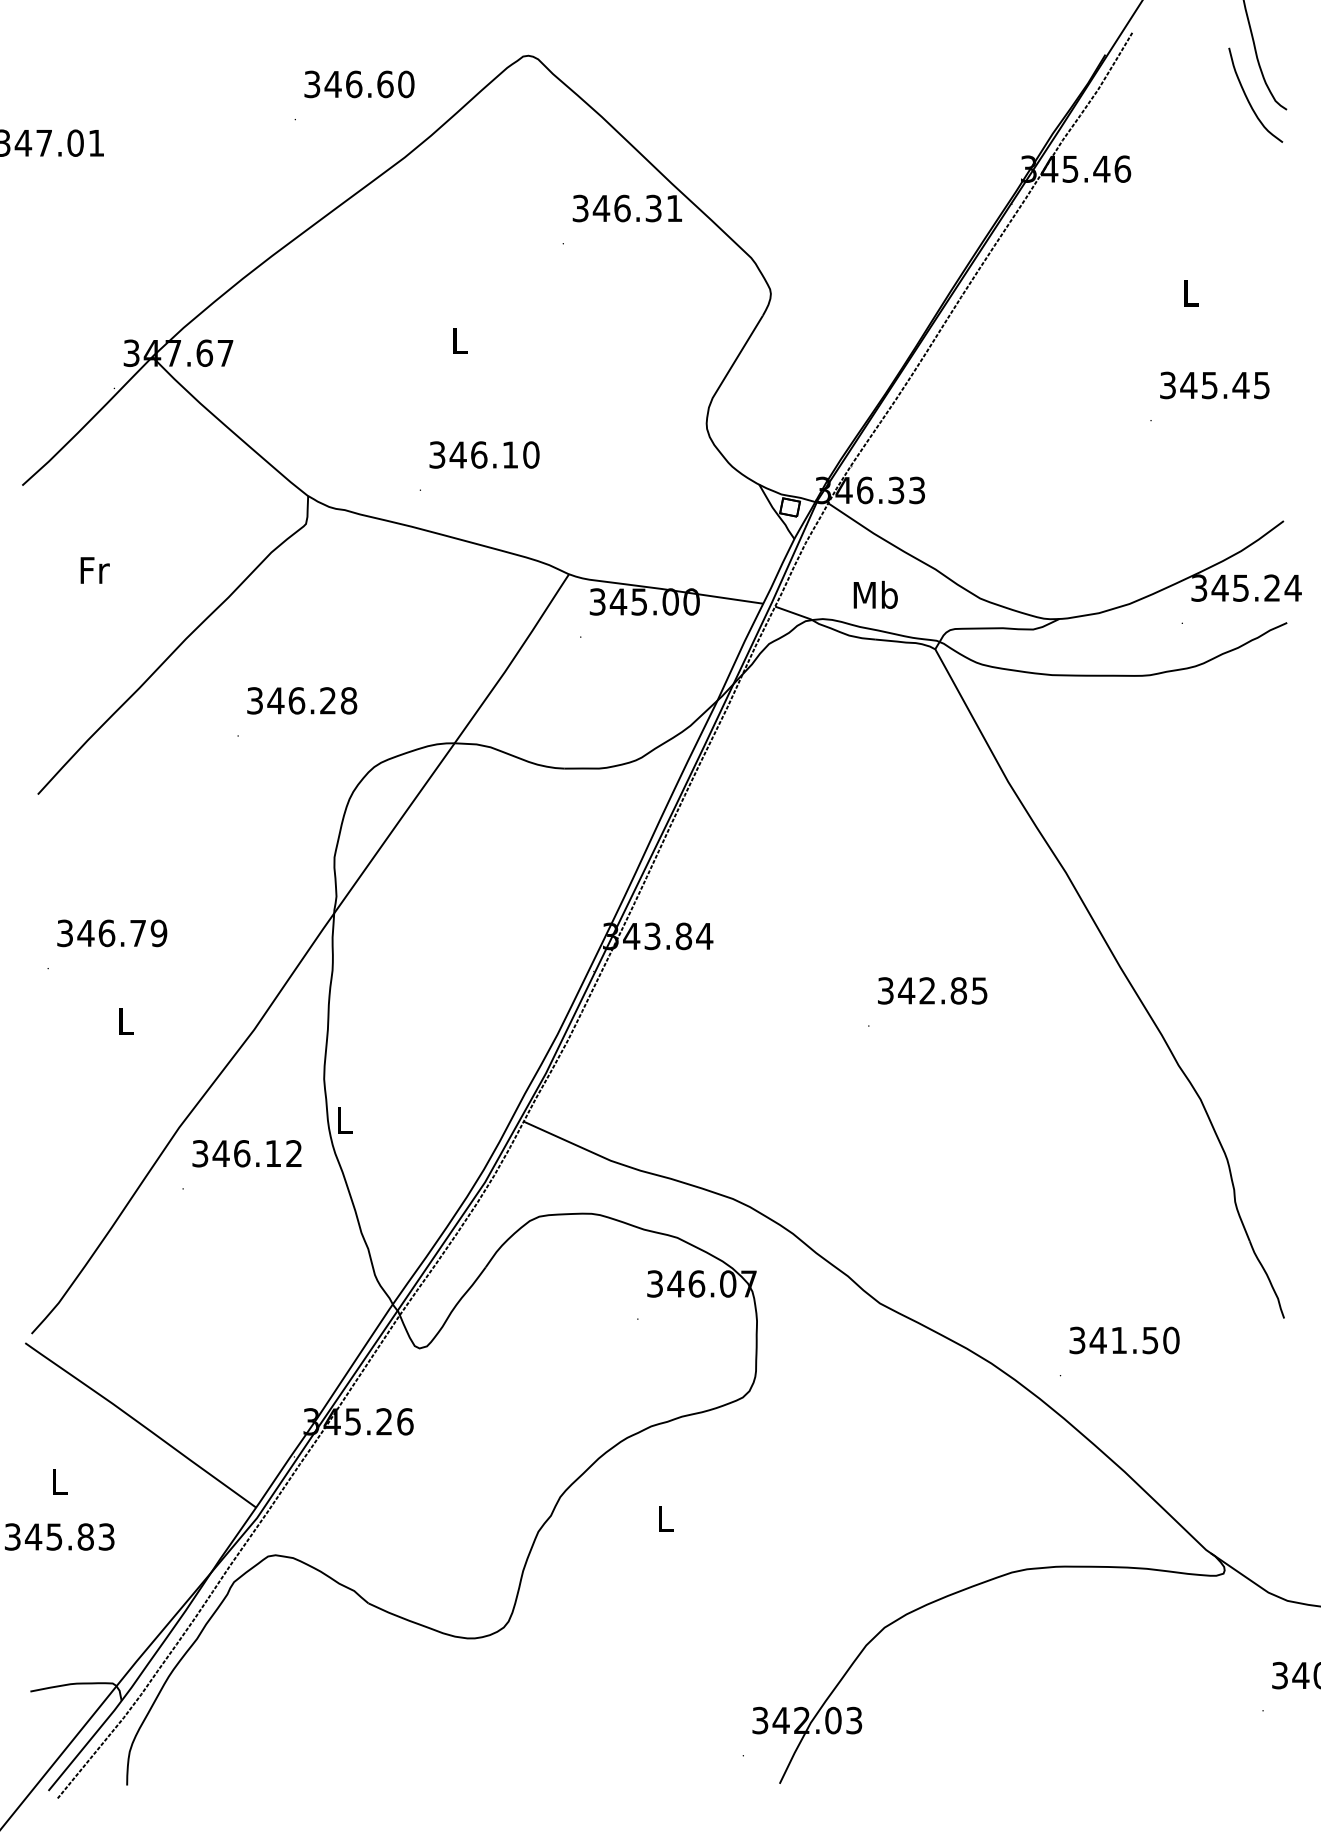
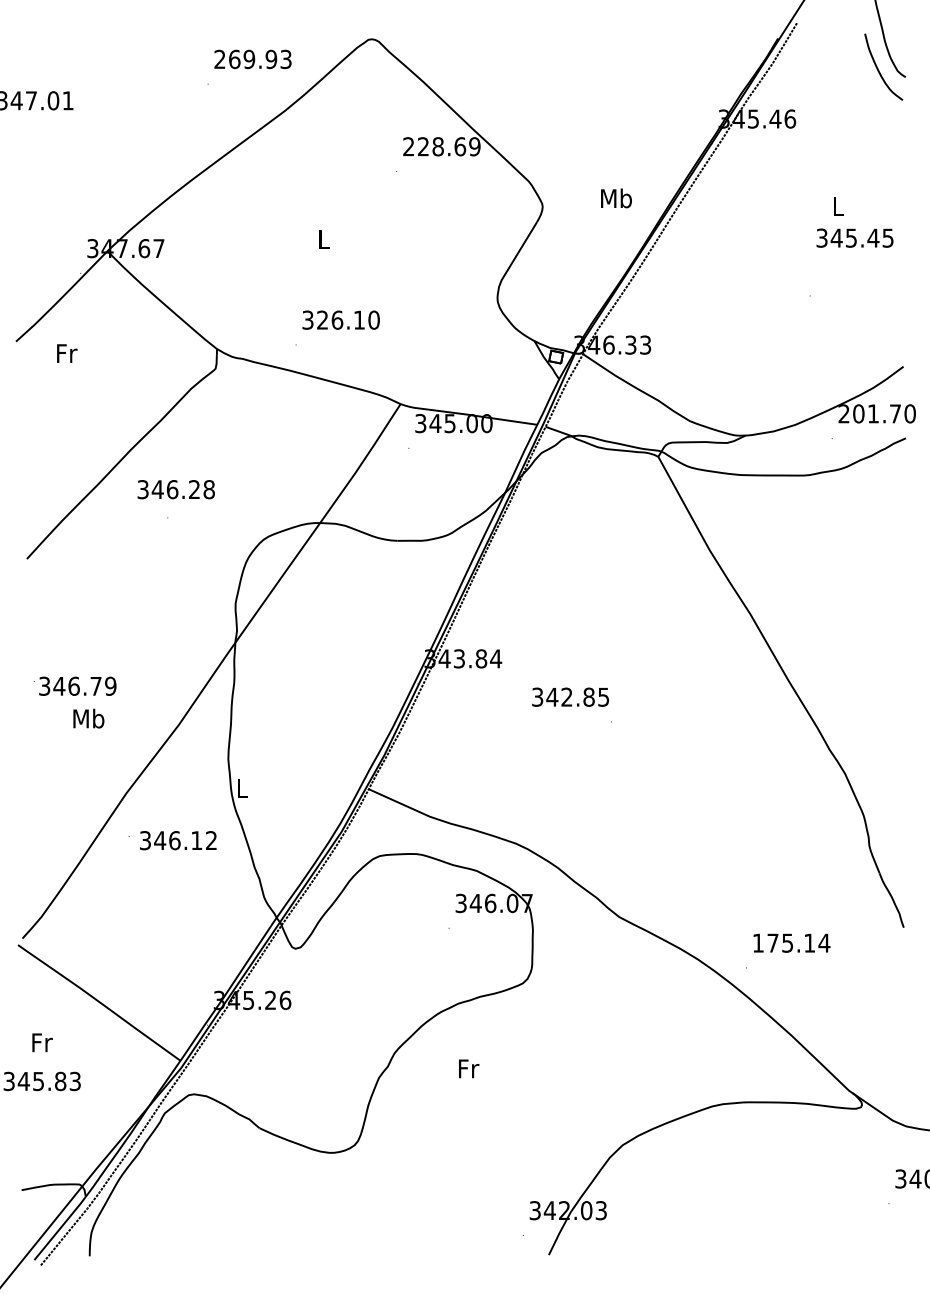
text: (359, 84) -> (253, 59), 346.60 -> 269.93
text: (627, 208) -> (441, 146), 346.31 -> 228.69
text: (1214, 385) -> (854, 238), moved
text: (457, 454) -> (322, 319), 346.10 -> 326.10
text: (94, 570) -> (66, 353), moved
text: (1246, 587) -> (877, 413), 345.24 -> 201.70
text: (875, 594) -> (616, 198), moved
text: (302, 700) -> (176, 489), moved
text: (112, 933) -> (78, 686), moved
text: (932, 990) -> (570, 696), moved
text: (125, 1021) -> (88, 718), L -> Mb
text: (246, 1153) -> (177, 840), moved
text: (1124, 1340) -> (791, 943), 341.50 -> 175.14
text: (59, 1481) -> (42, 1042), L -> Fr
text: (665, 1518) -> (468, 1068), L -> Fr

